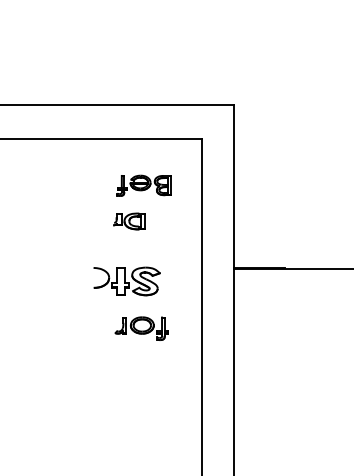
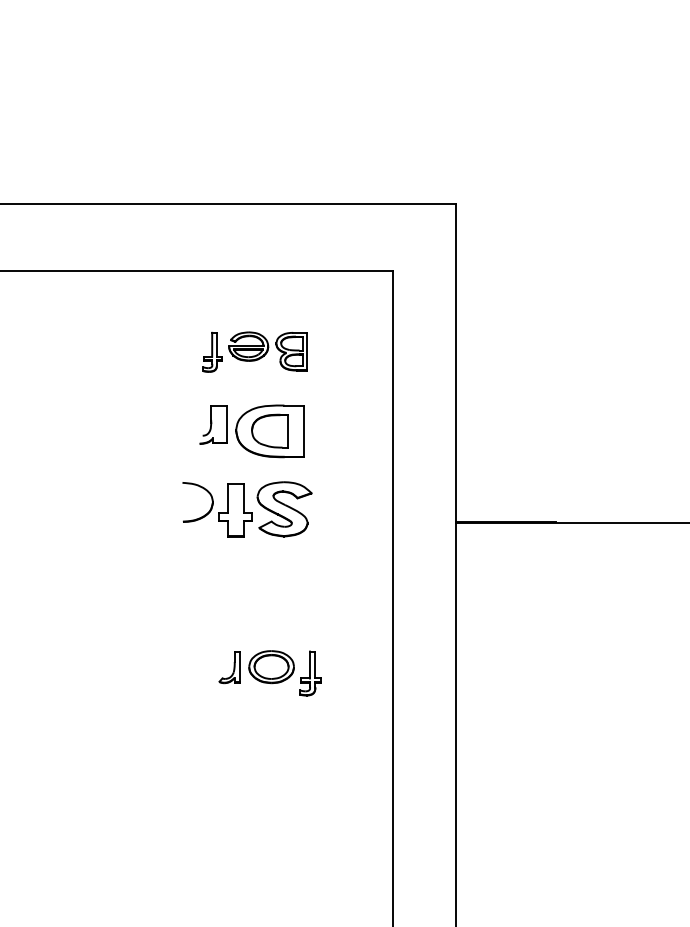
part: (143, 185) -> (254, 351), moved
part: (129, 221) -> (252, 431), size x1.67
part: (126, 281) -> (246, 509), moved
part: (141, 328) -> (270, 672), moved

